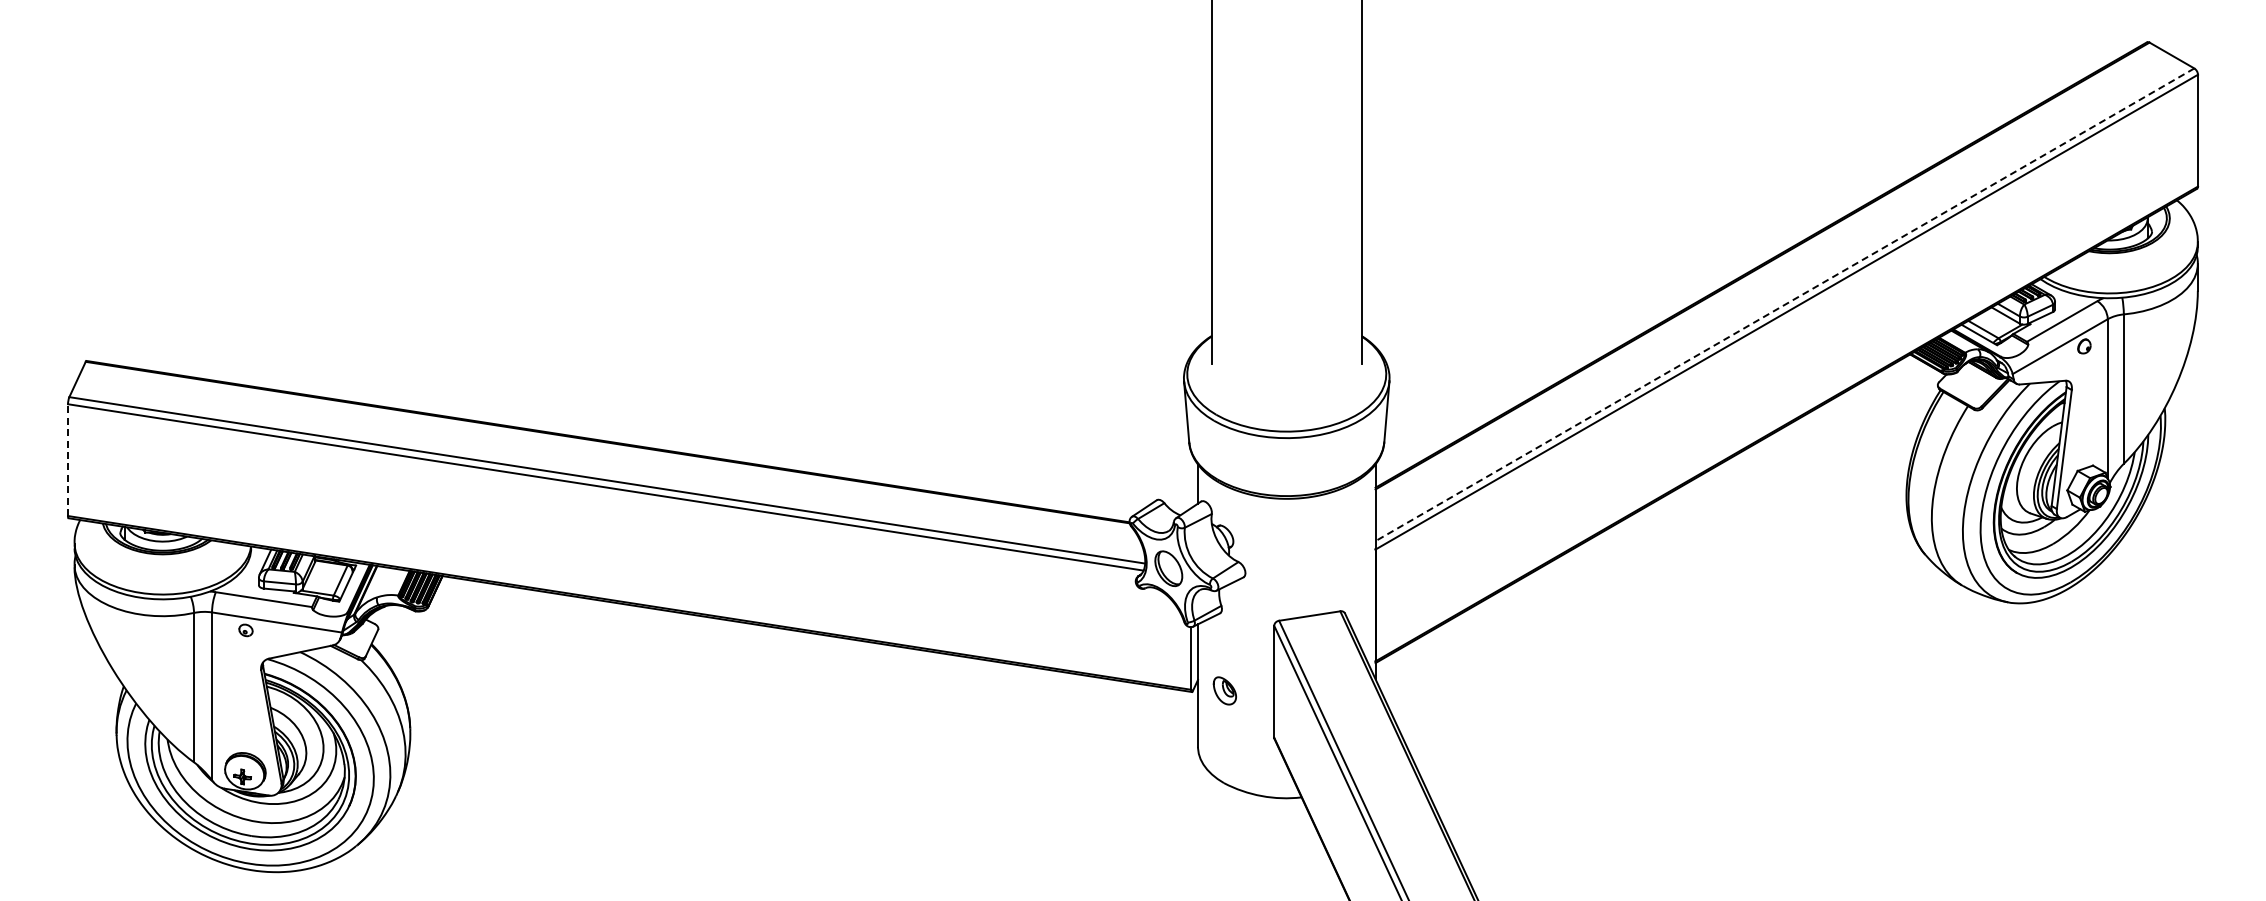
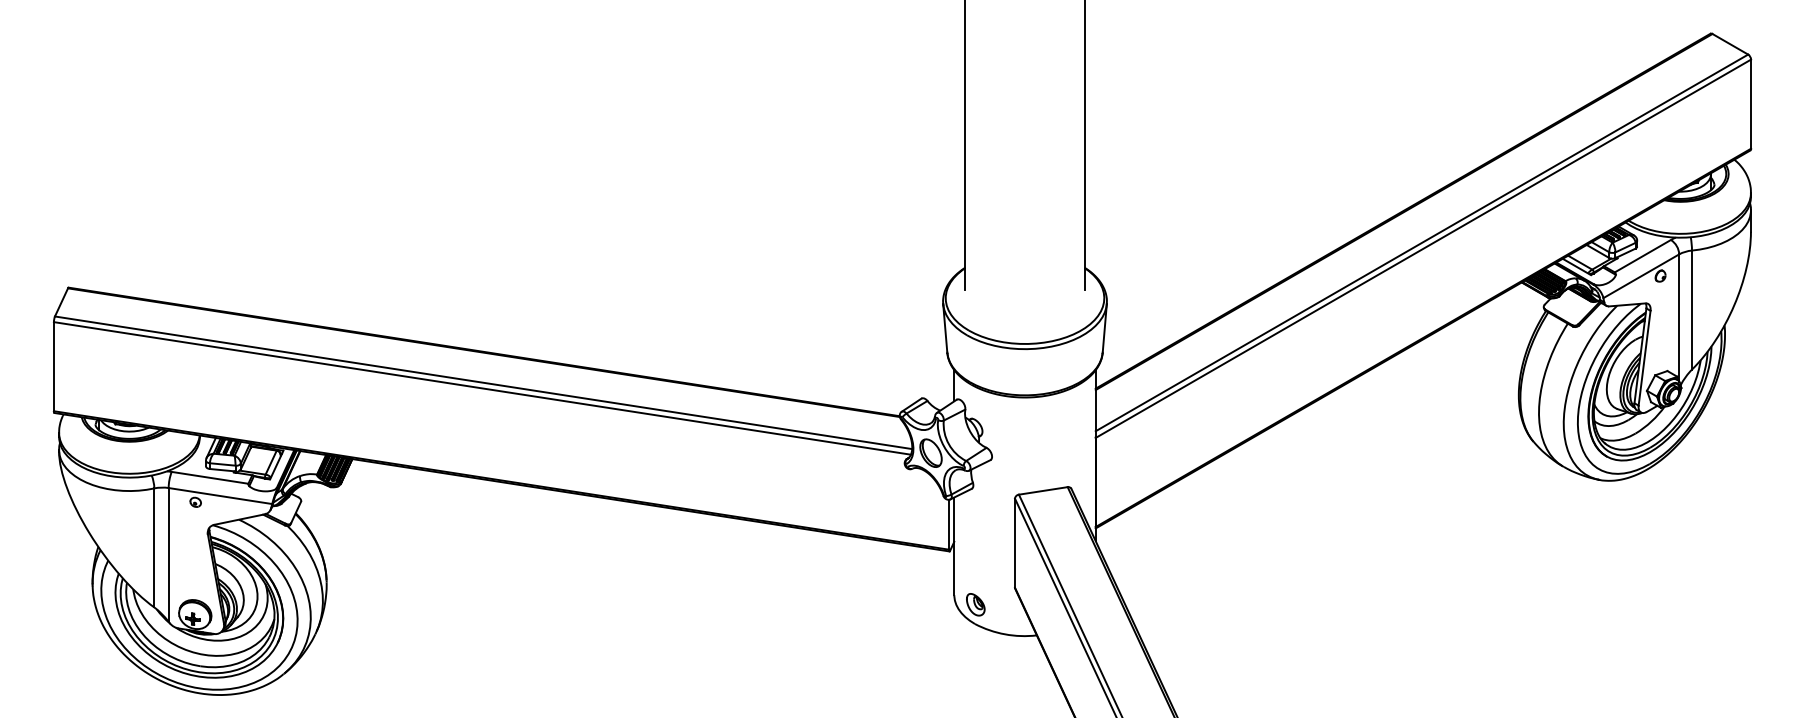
line: (1784, 304) -> (1421, 242), dashed -> solid
line: (68, 460) -> (54, 366), dashed -> solid
part: (1224, 690) -> (975, 604), moved

